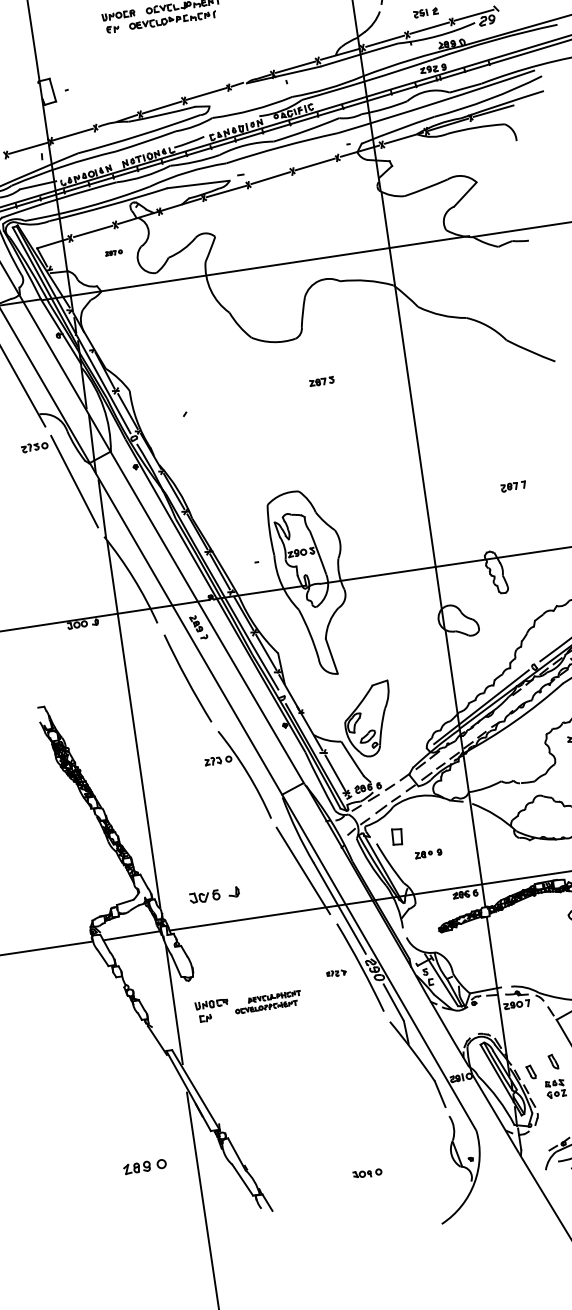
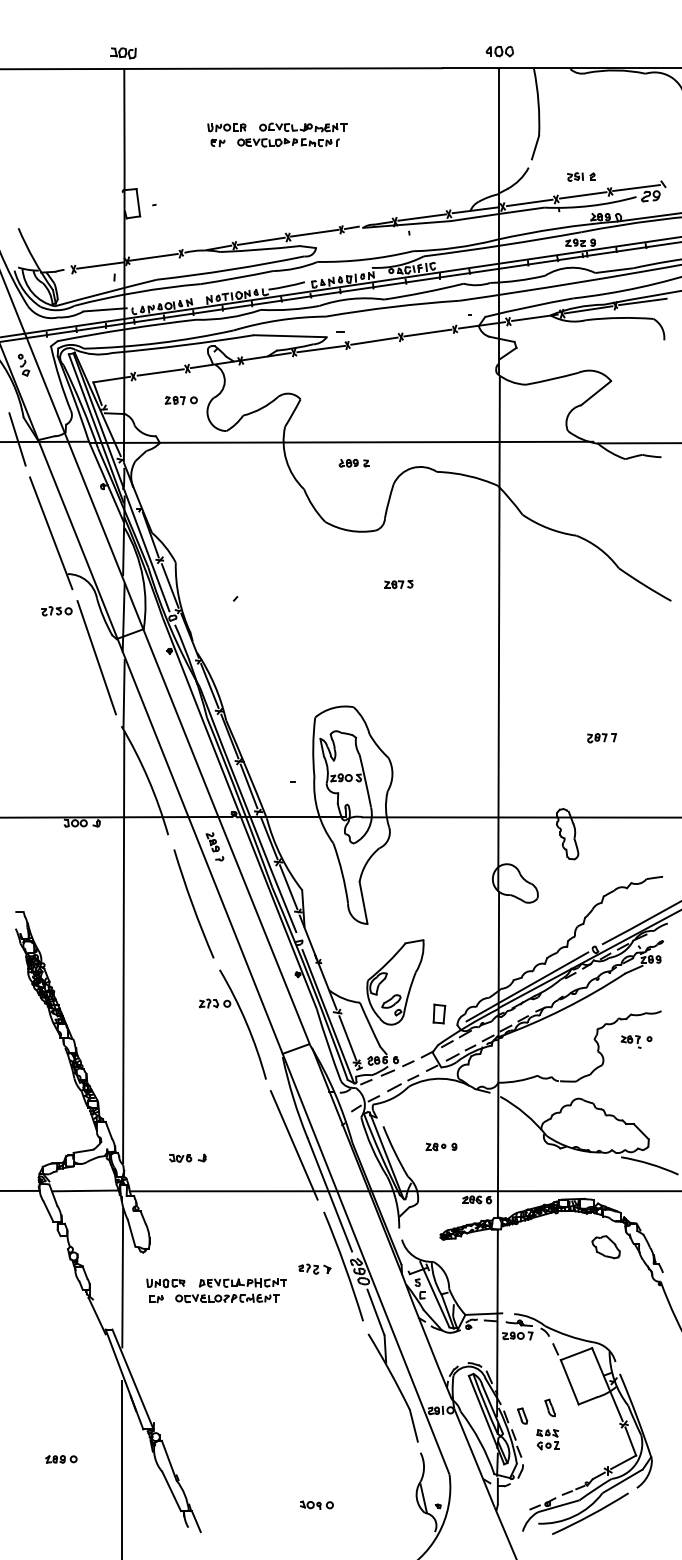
part: (113, 252) -> (180, 400), size x1.67
part: (268, 283) -> (353, 462), added
part: (397, 836) -> (439, 1013), moved
part: (214, 894) -> (187, 1157), size x0.62
part: (336, 972) -> (314, 1268), size x1.43
part: (267, 1002) -> (230, 1290), size x1.43
part: (145, 1166) -> (61, 1459), size x0.62

